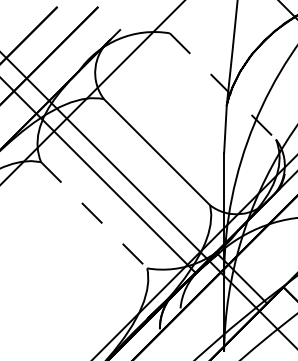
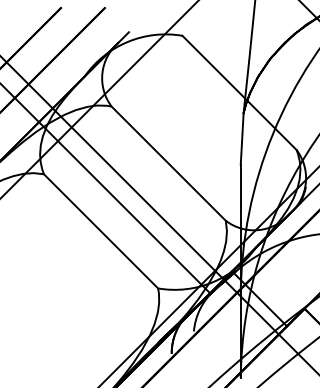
line: (222, 86) -> (239, 92), dashed -> solid
line: (94, 215) -> (101, 231), dashed -> solid

